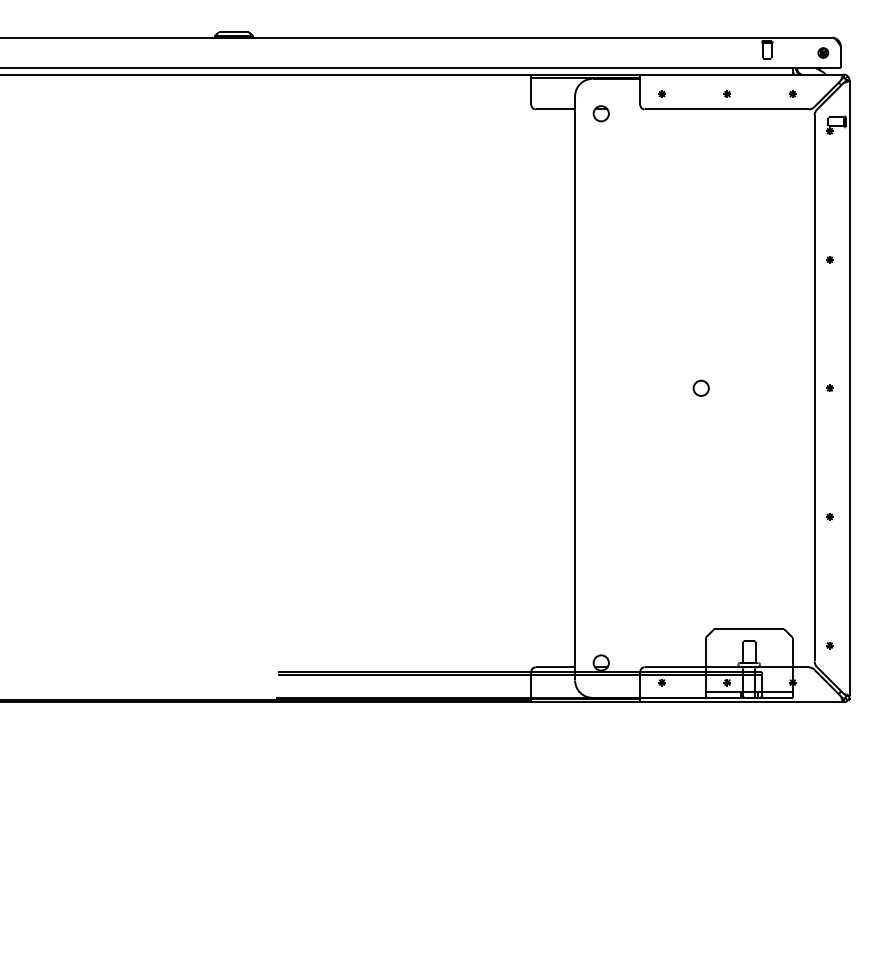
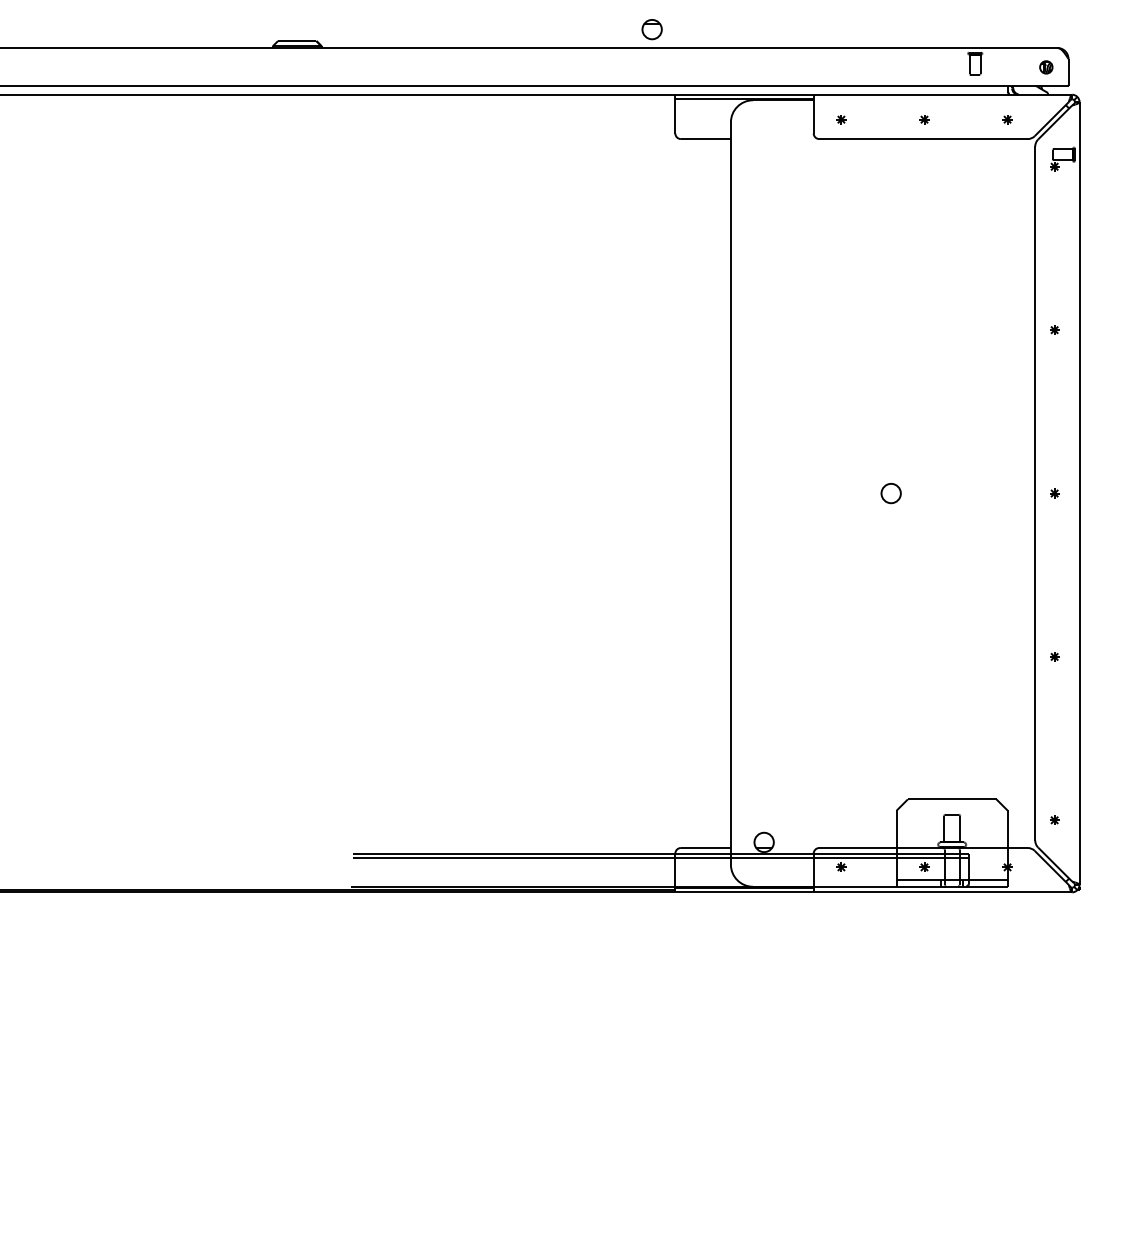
part: (600, 113) -> (651, 29), moved

